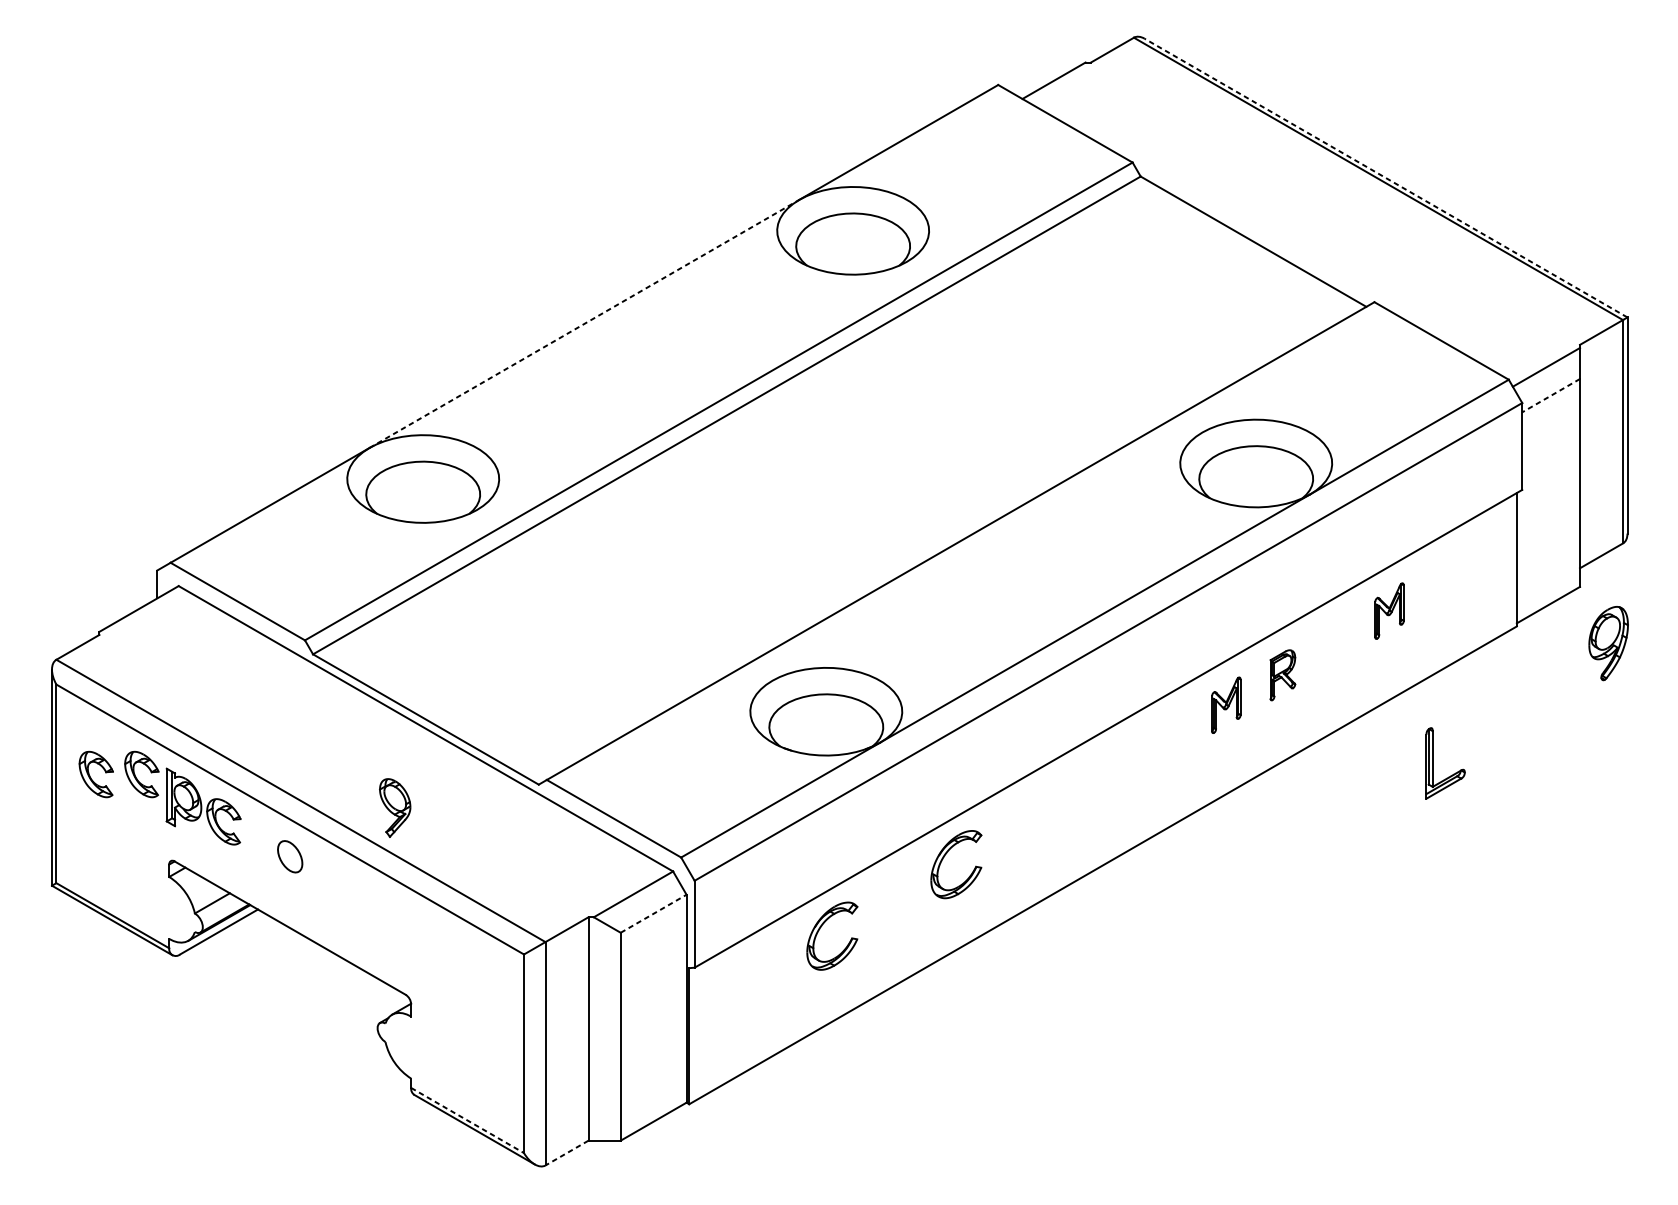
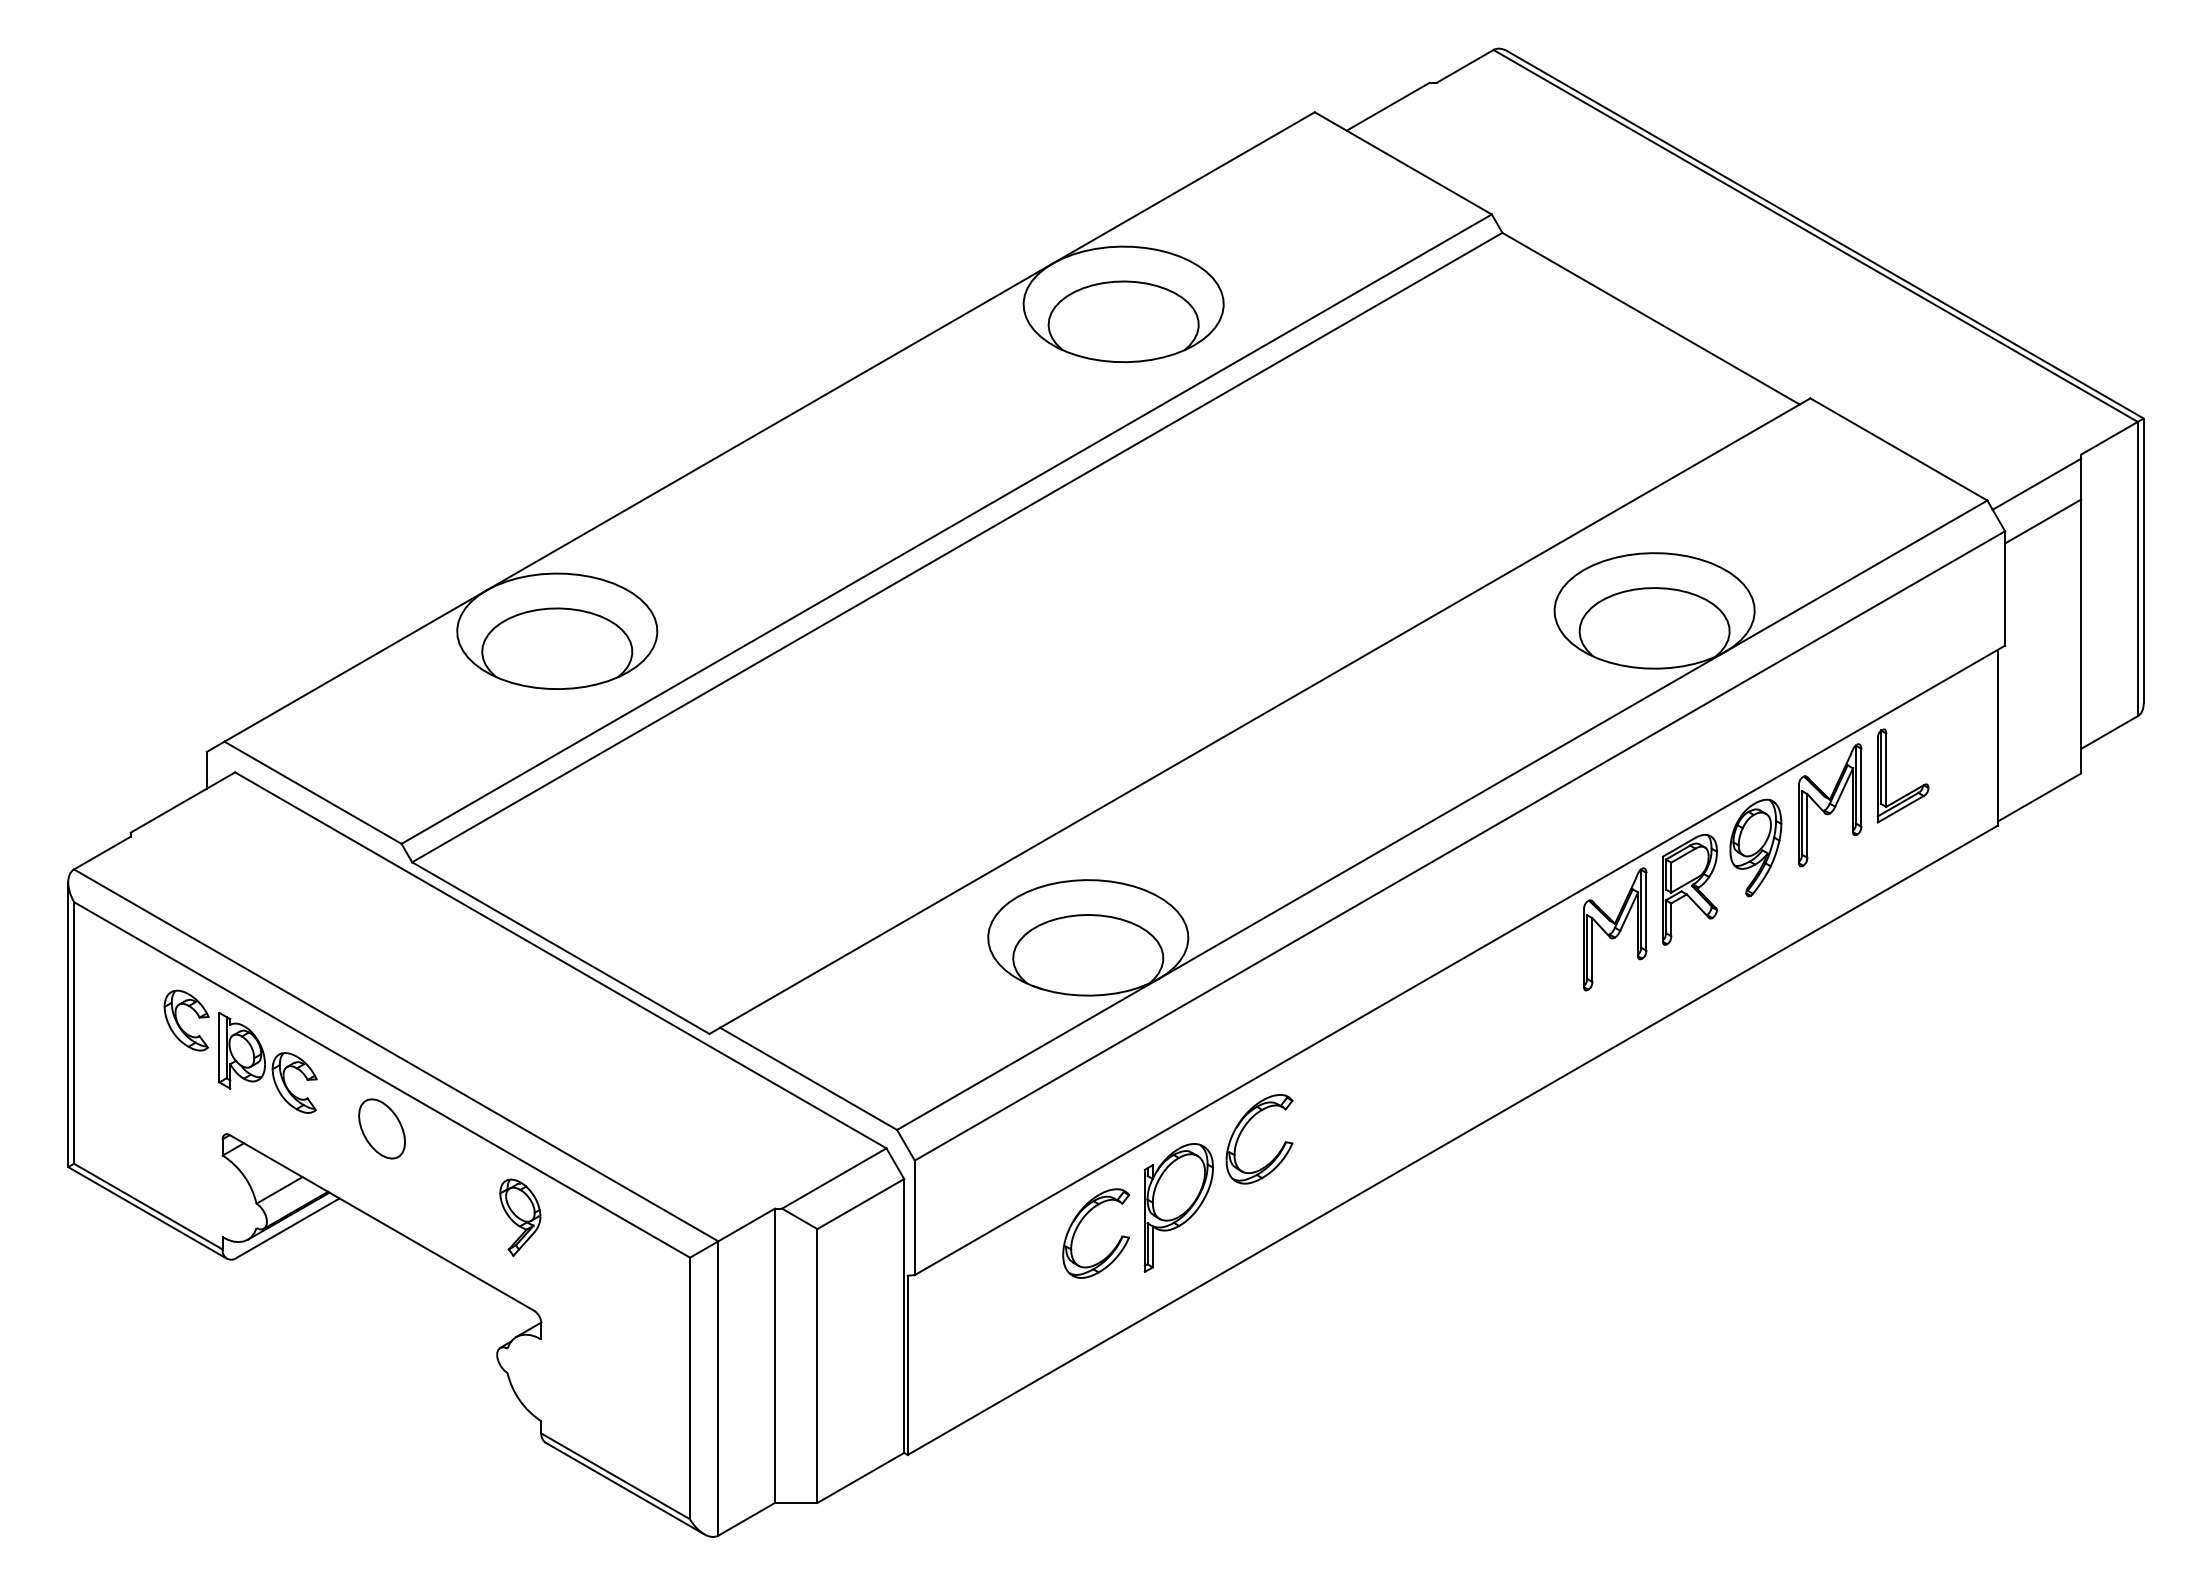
line: (1385, 177) -> (1825, 234), dashed -> solid
line: (584, 323) -> (769, 426), dashed -> solid
line: (1551, 395) -> (2043, 521), dashed -> solid
part: (1389, 611) -> (1830, 805), size x1.67
part: (1608, 643) -> (1755, 847), moved
part: (1282, 674) -> (1689, 889), size x1.67
part: (1226, 705) -> (1615, 929), size x1.67
part: (1432, 763) -> (1886, 775), moved
part: (90, 777) -> (119, 1024), removed
part: (395, 807) -> (520, 1217), moved
part: (289, 856) -> (381, 1128), size x1.43
line: (654, 913) -> (861, 1203), dashed -> solid
part: (894, 916) -> (1178, 1207), added
line: (467, 1120) -> (615, 1476), dashed -> solid
line: (566, 1153) -> (746, 1519), dashed -> solid

